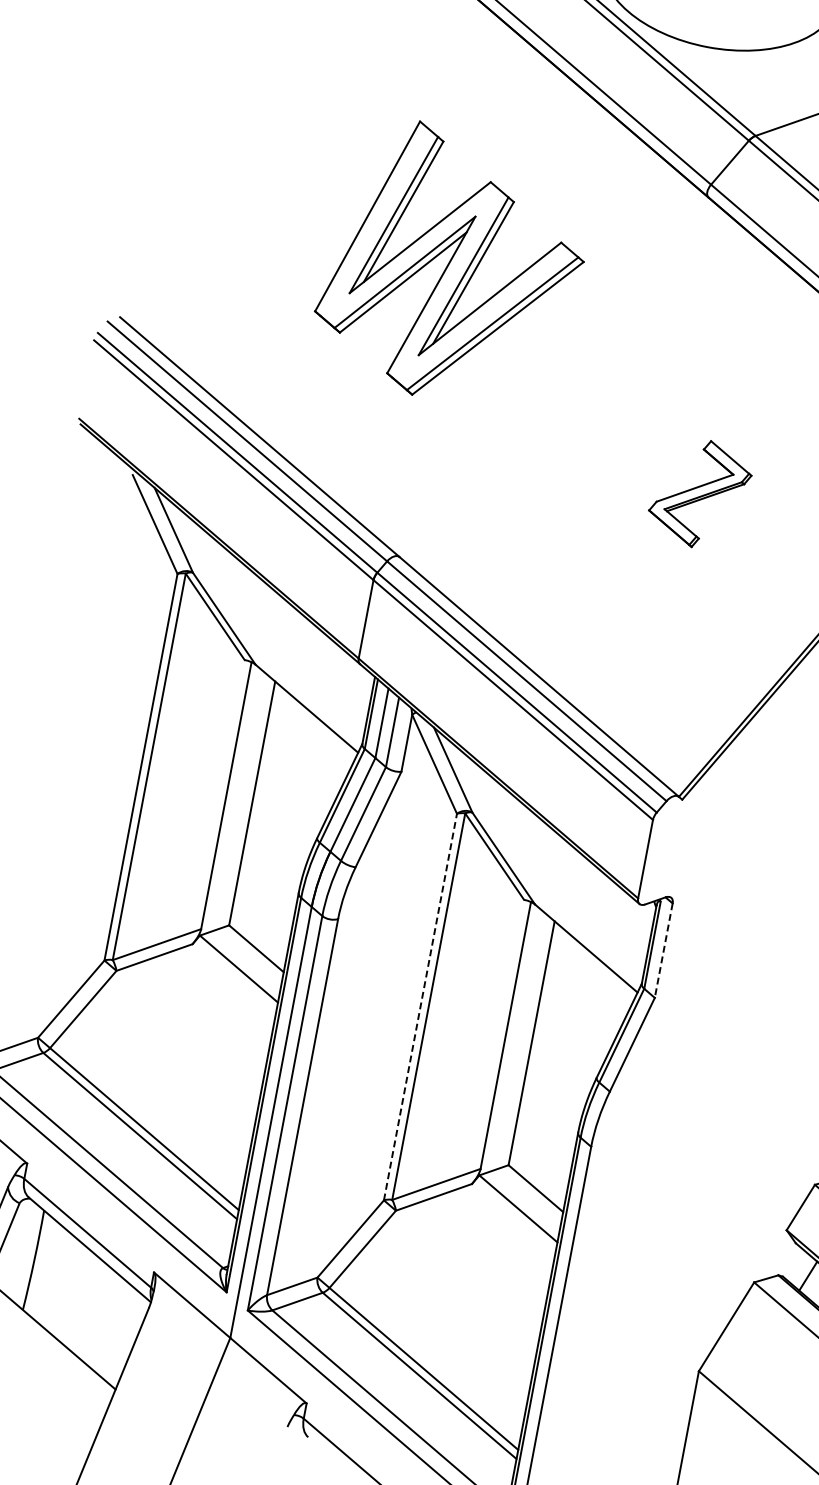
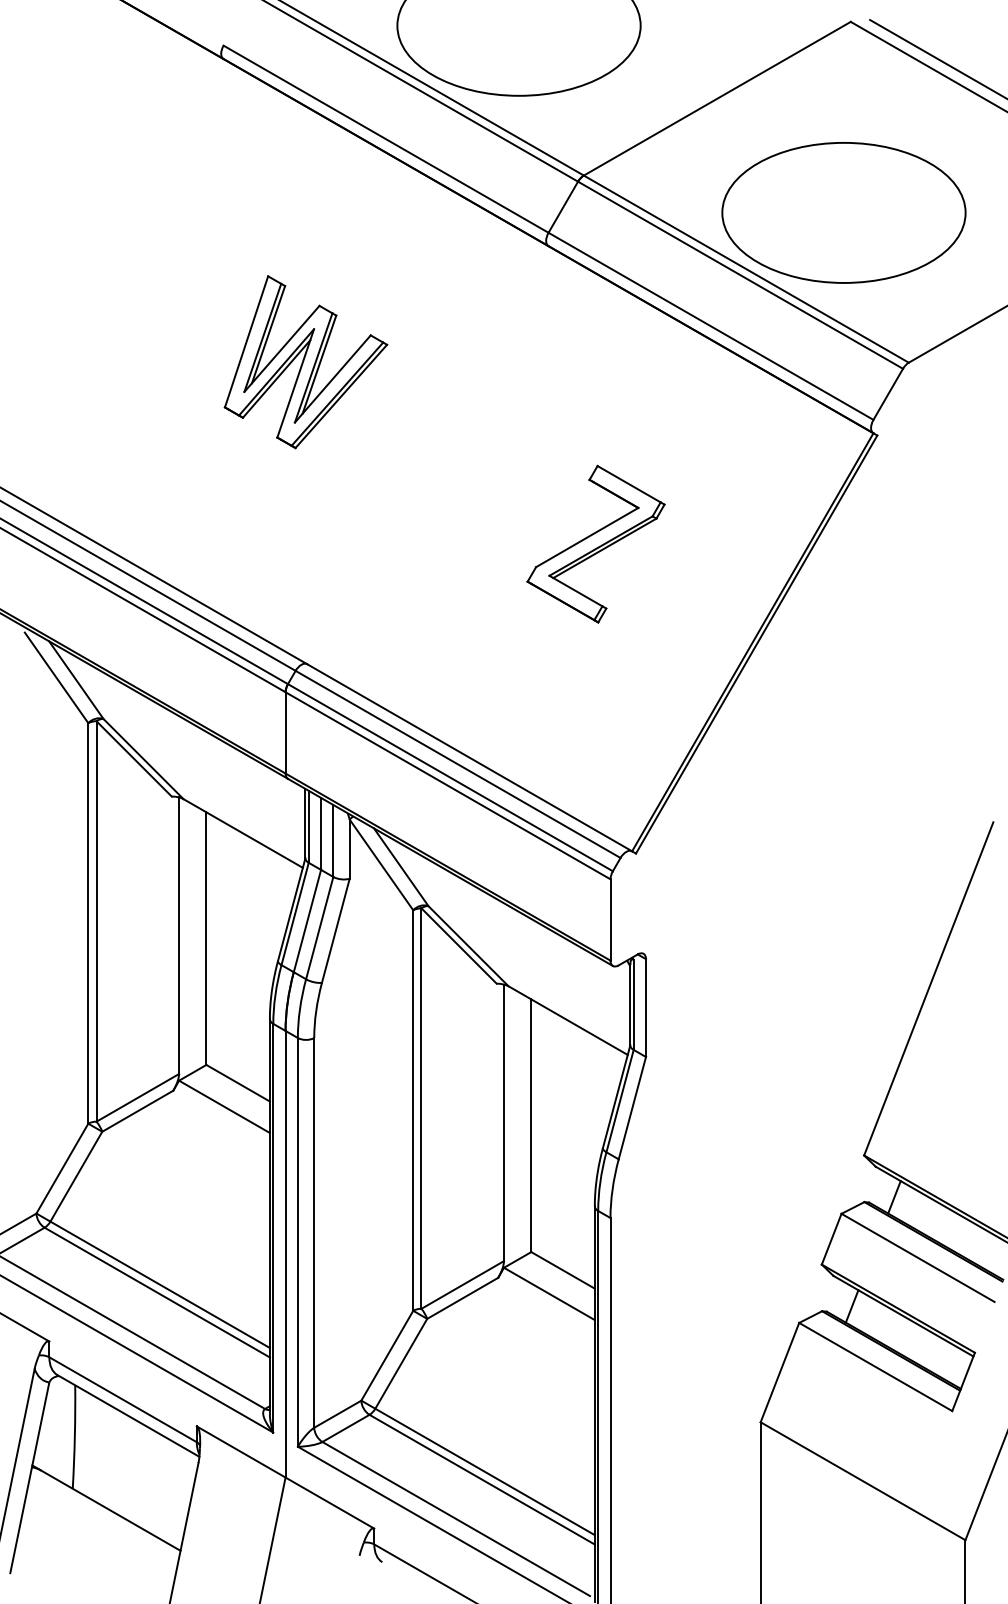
part: (452, 265) -> (305, 362), size x0.62
part: (699, 493) -> (595, 543), size x1.43
line: (664, 951) -> (646, 1008), dashed -> solid
line: (420, 1007) -> (413, 1110), dashed -> solid

